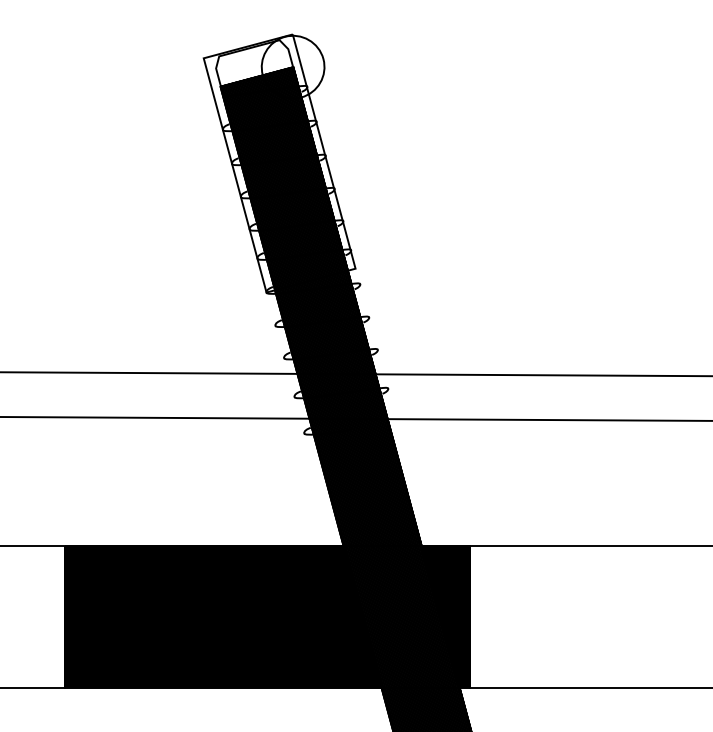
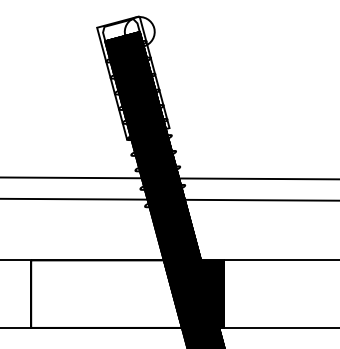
fill: (223, 615) -> (106, 293), removed

